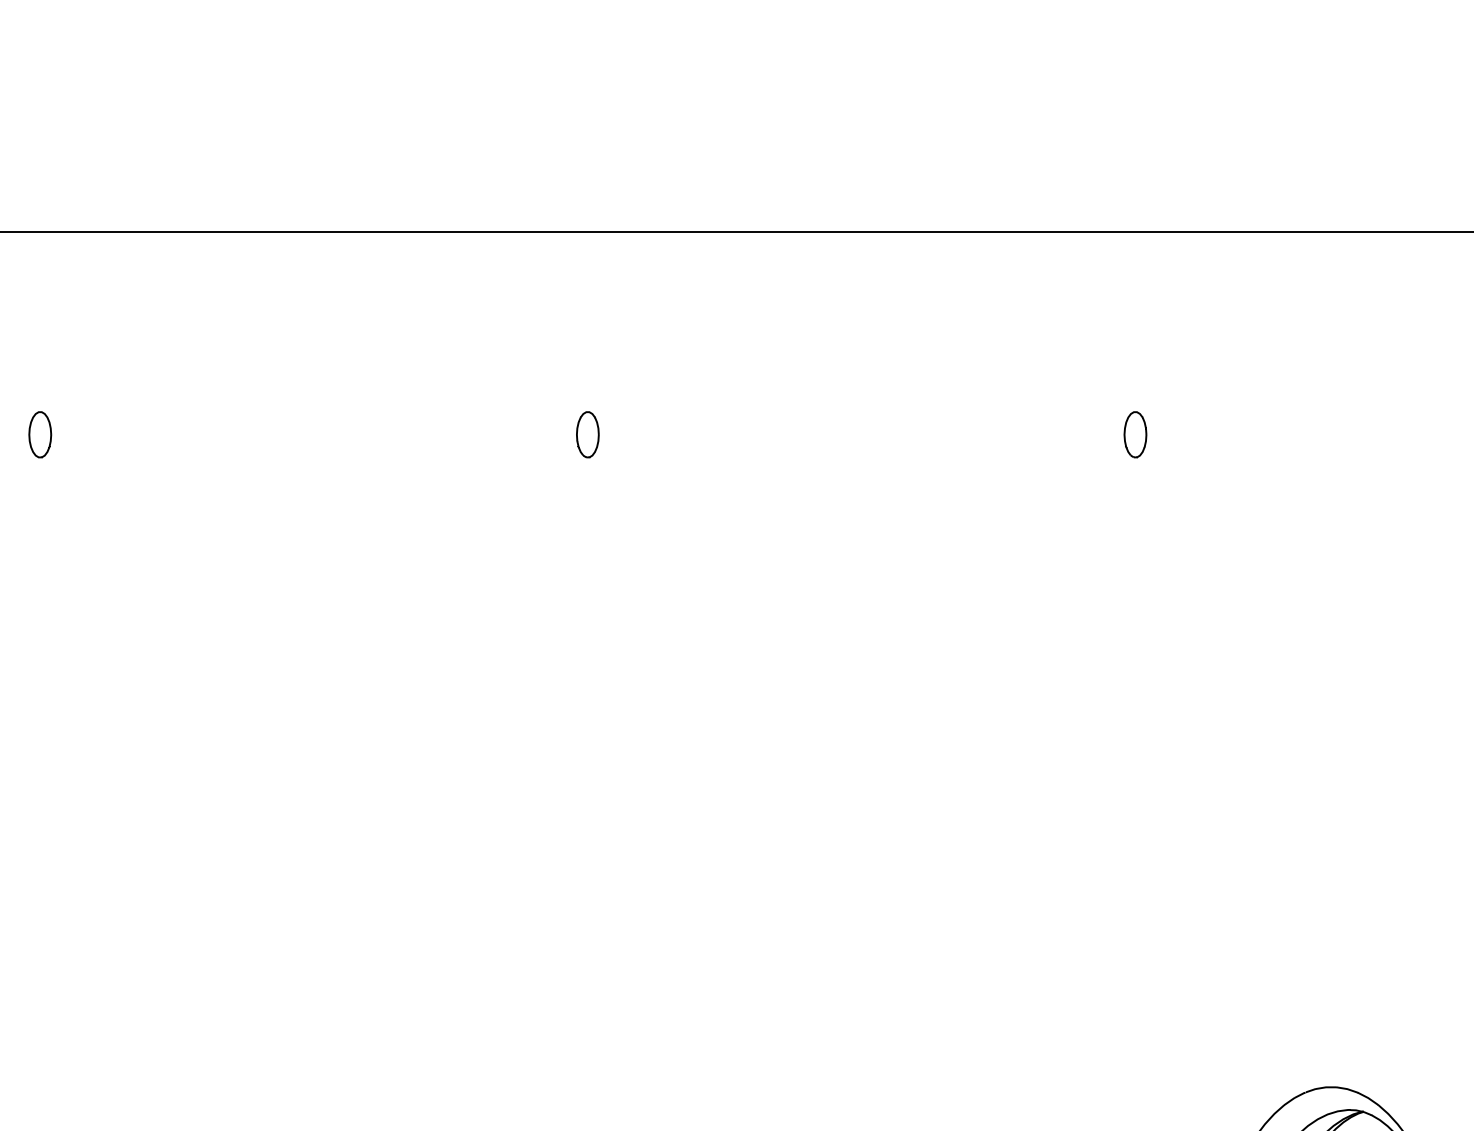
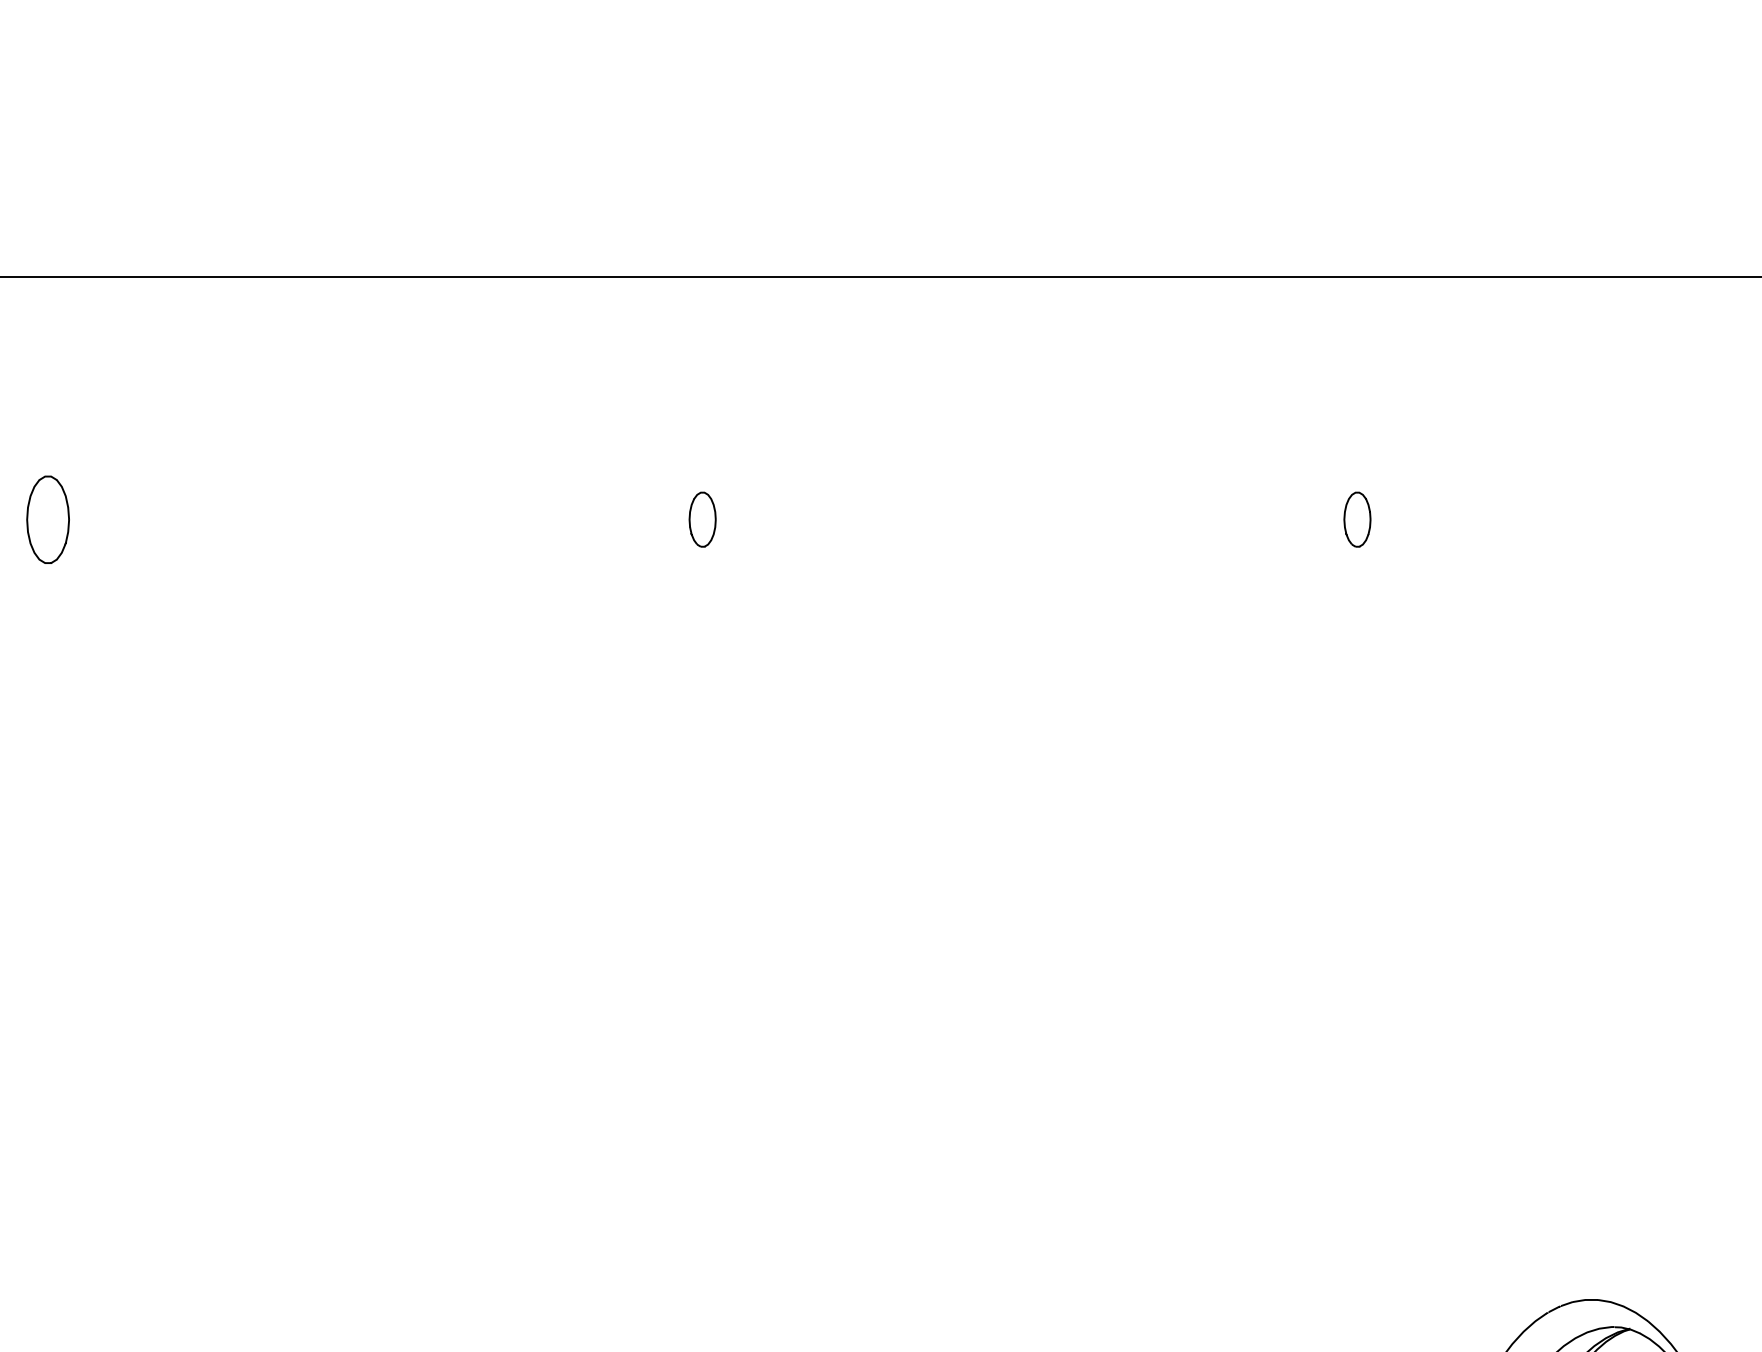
part: (39, 434) -> (47, 519), size x1.6

